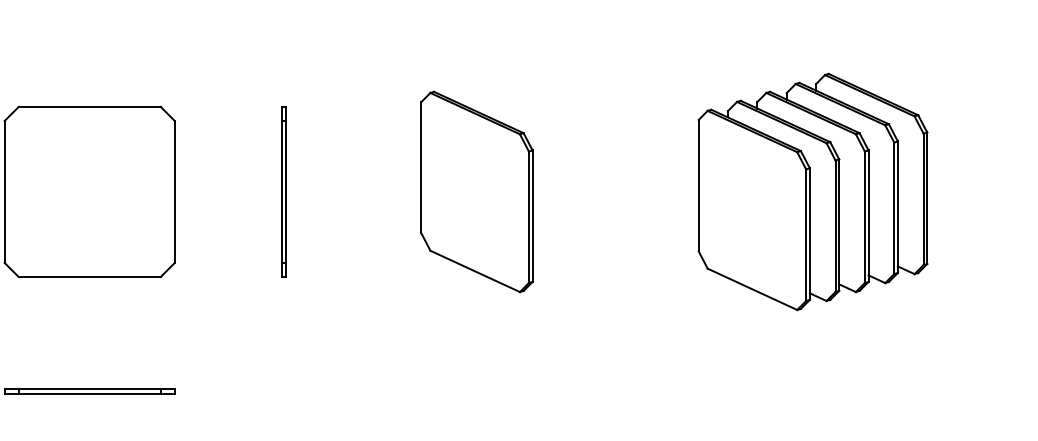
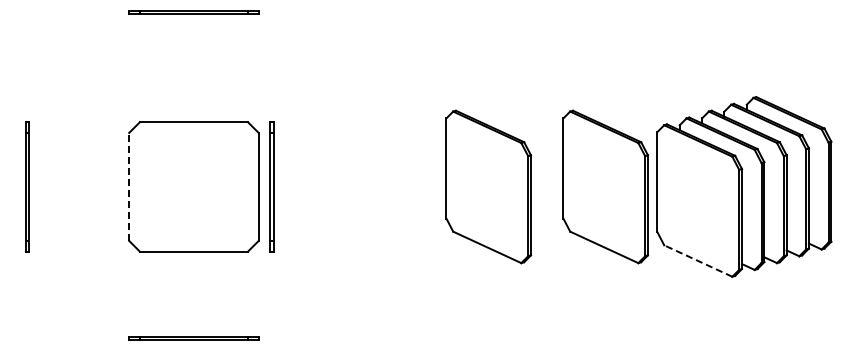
line: (5, 191) -> (129, 186), solid -> dashed
part: (283, 191) -> (271, 186), moved
part: (630, 191) -> (605, 186), added
line: (752, 289) -> (698, 261), solid -> dashed

